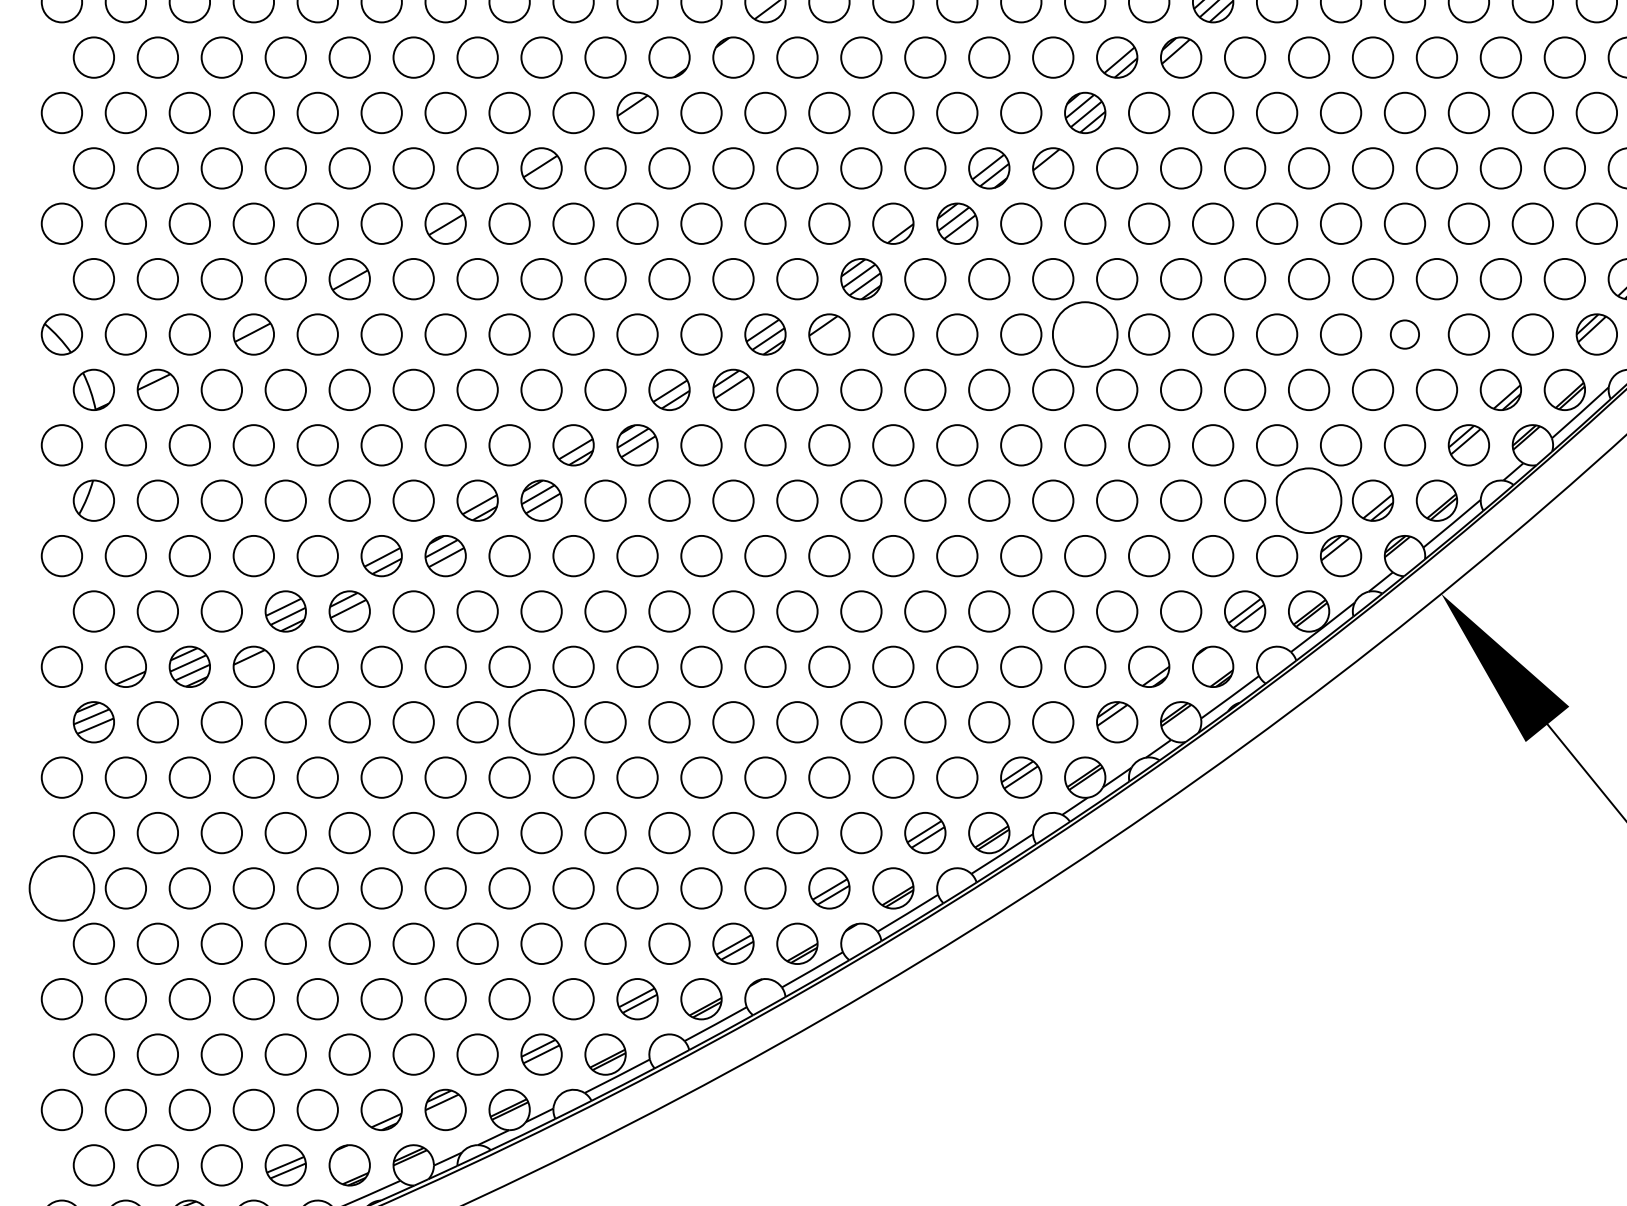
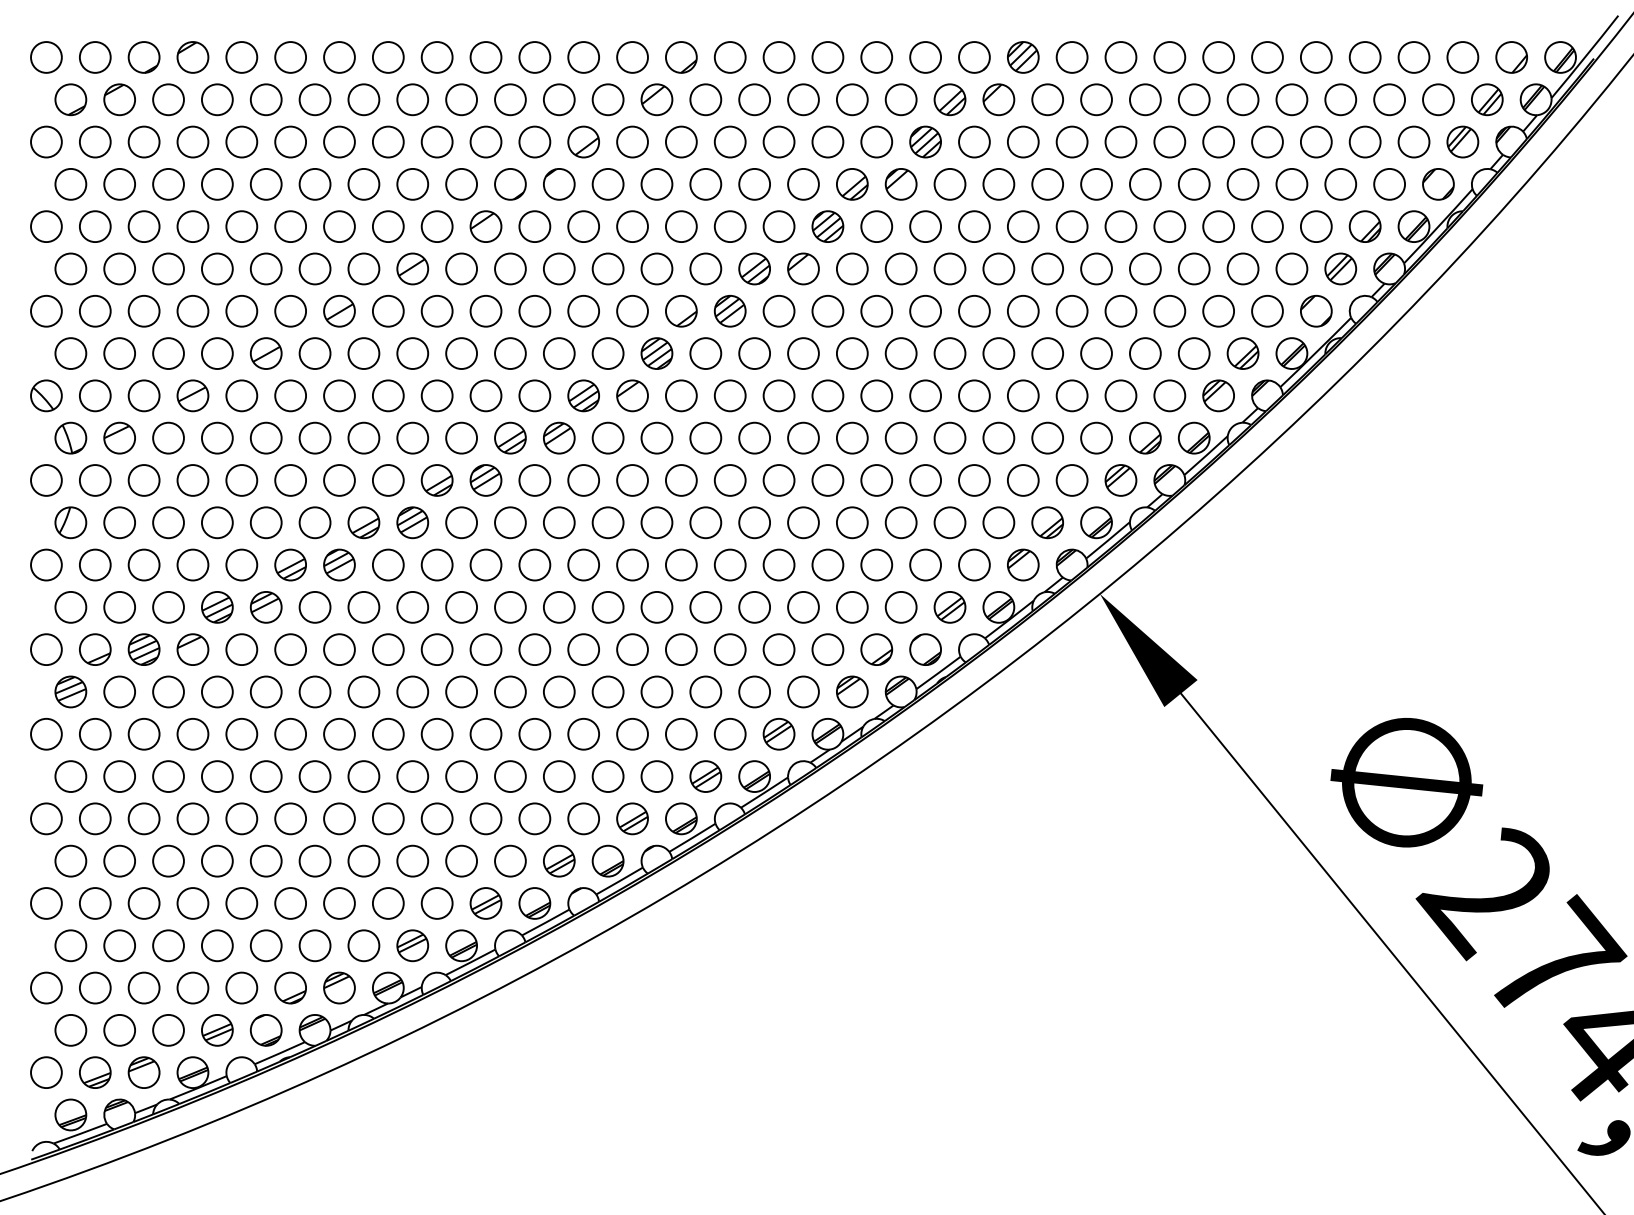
circle: (1084, 334) -> (827, 395), size x0.62
circle: (1404, 334) -> (1071, 395), size x1.43
circle: (1308, 500) -> (998, 522), size x0.62
circle: (541, 721) -> (412, 691), size x0.62
circle: (62, 887) -> (46, 818), size x0.62

